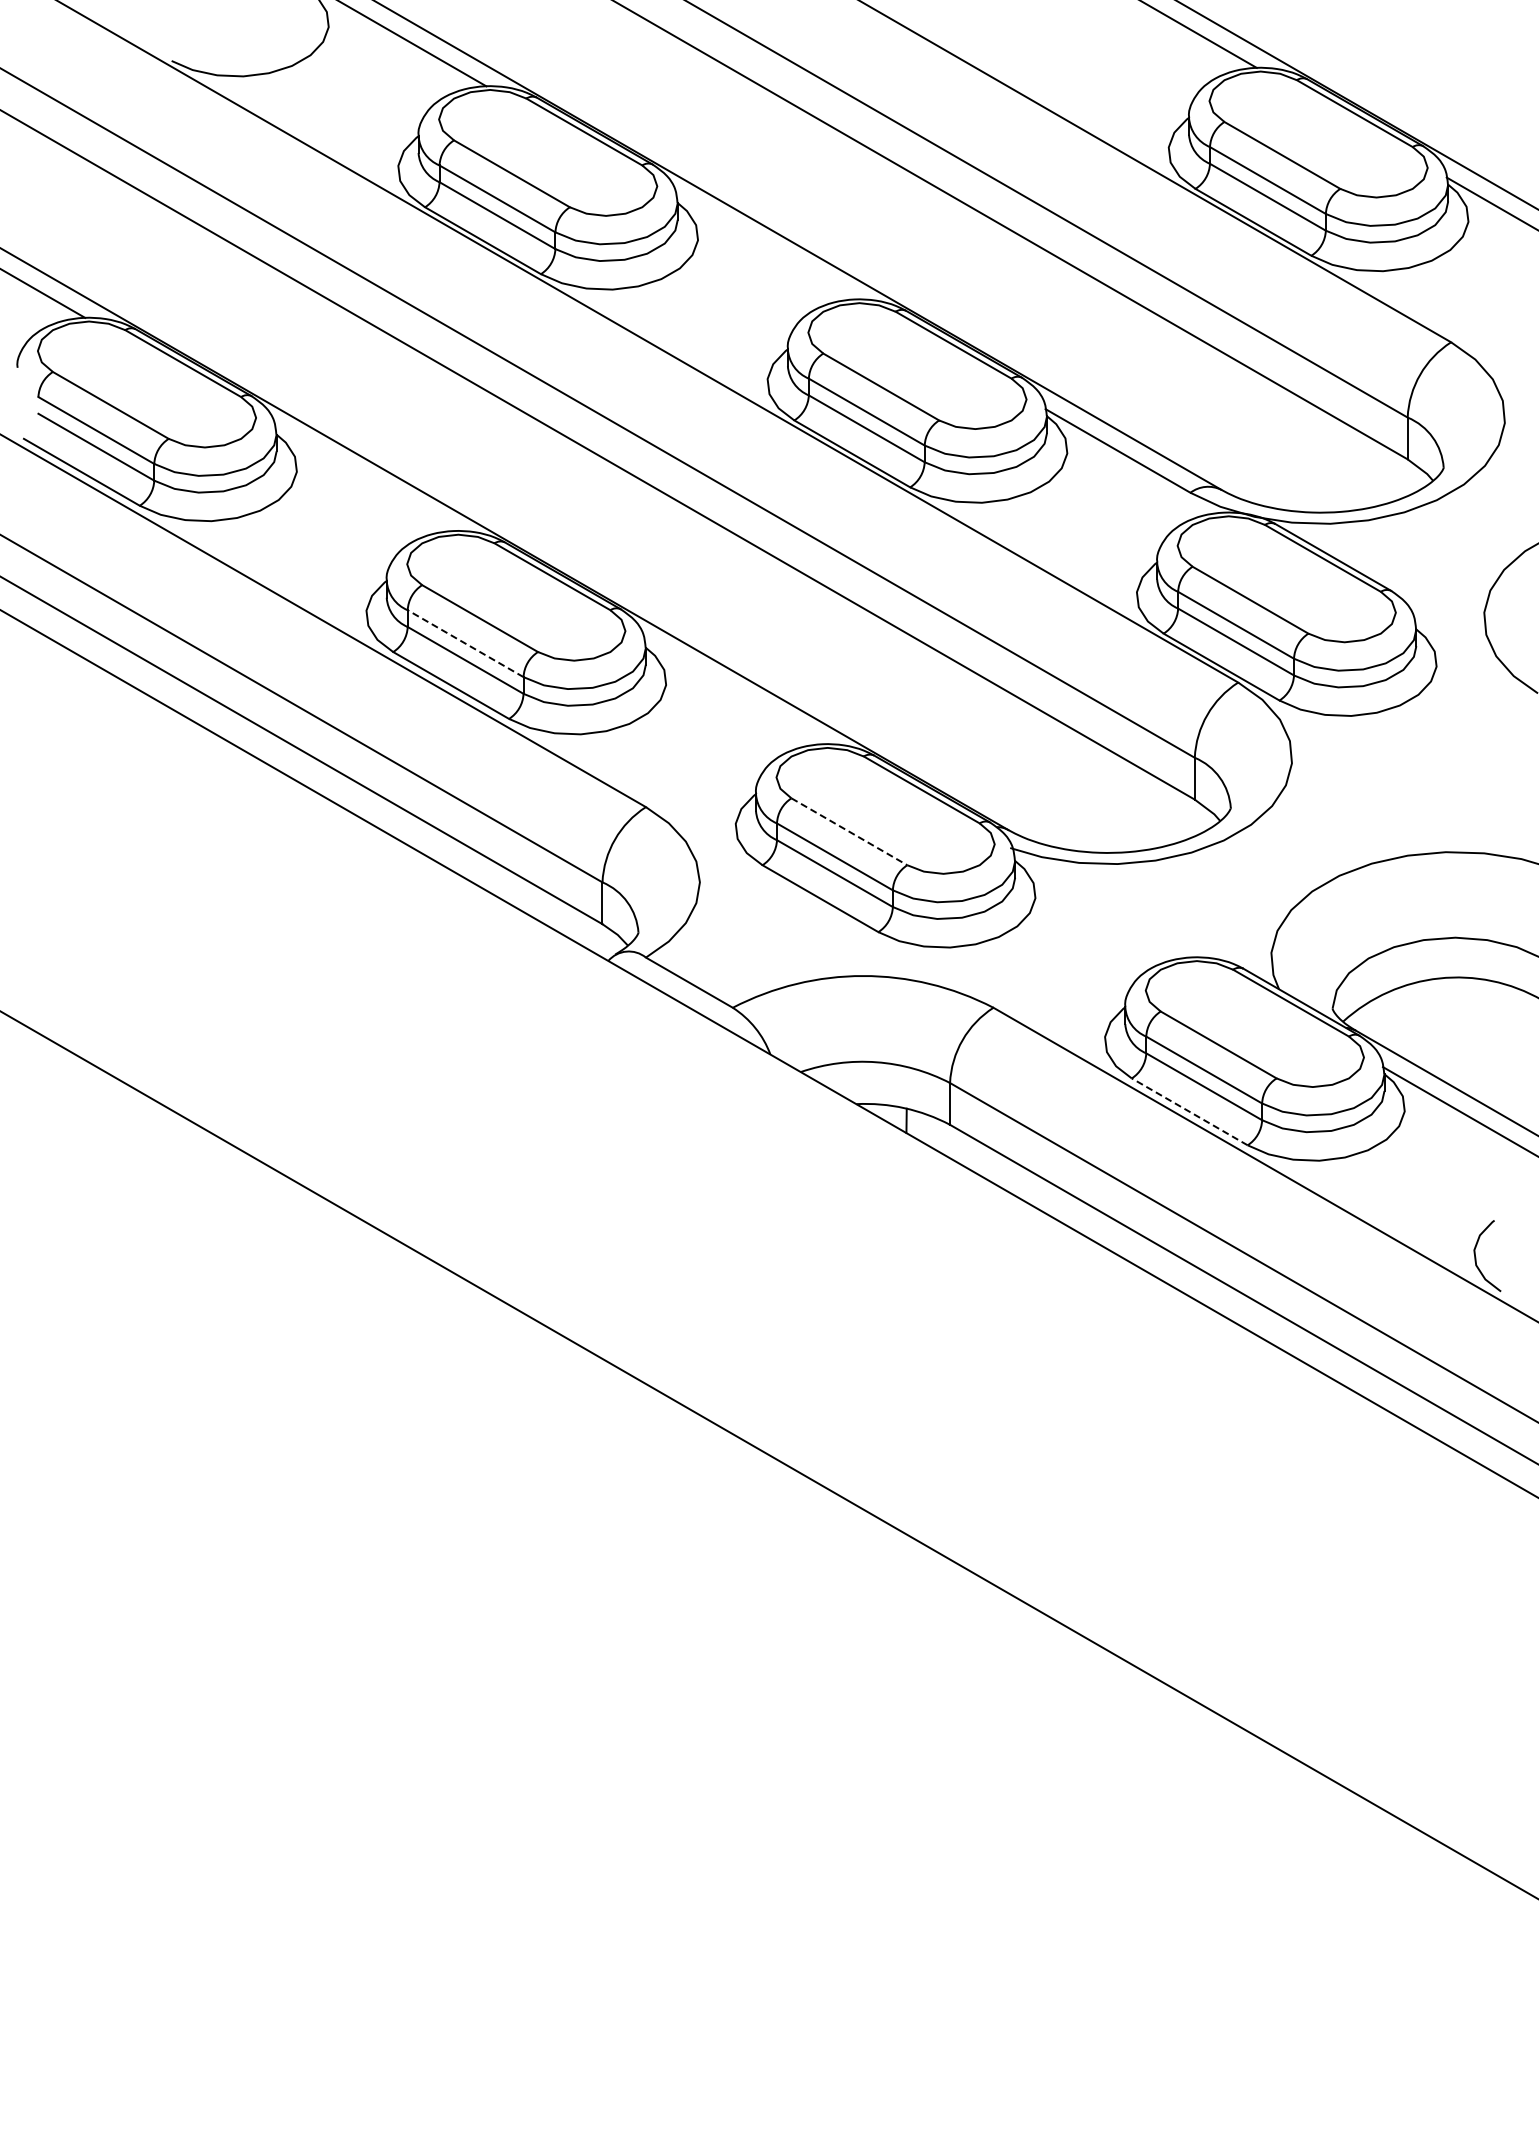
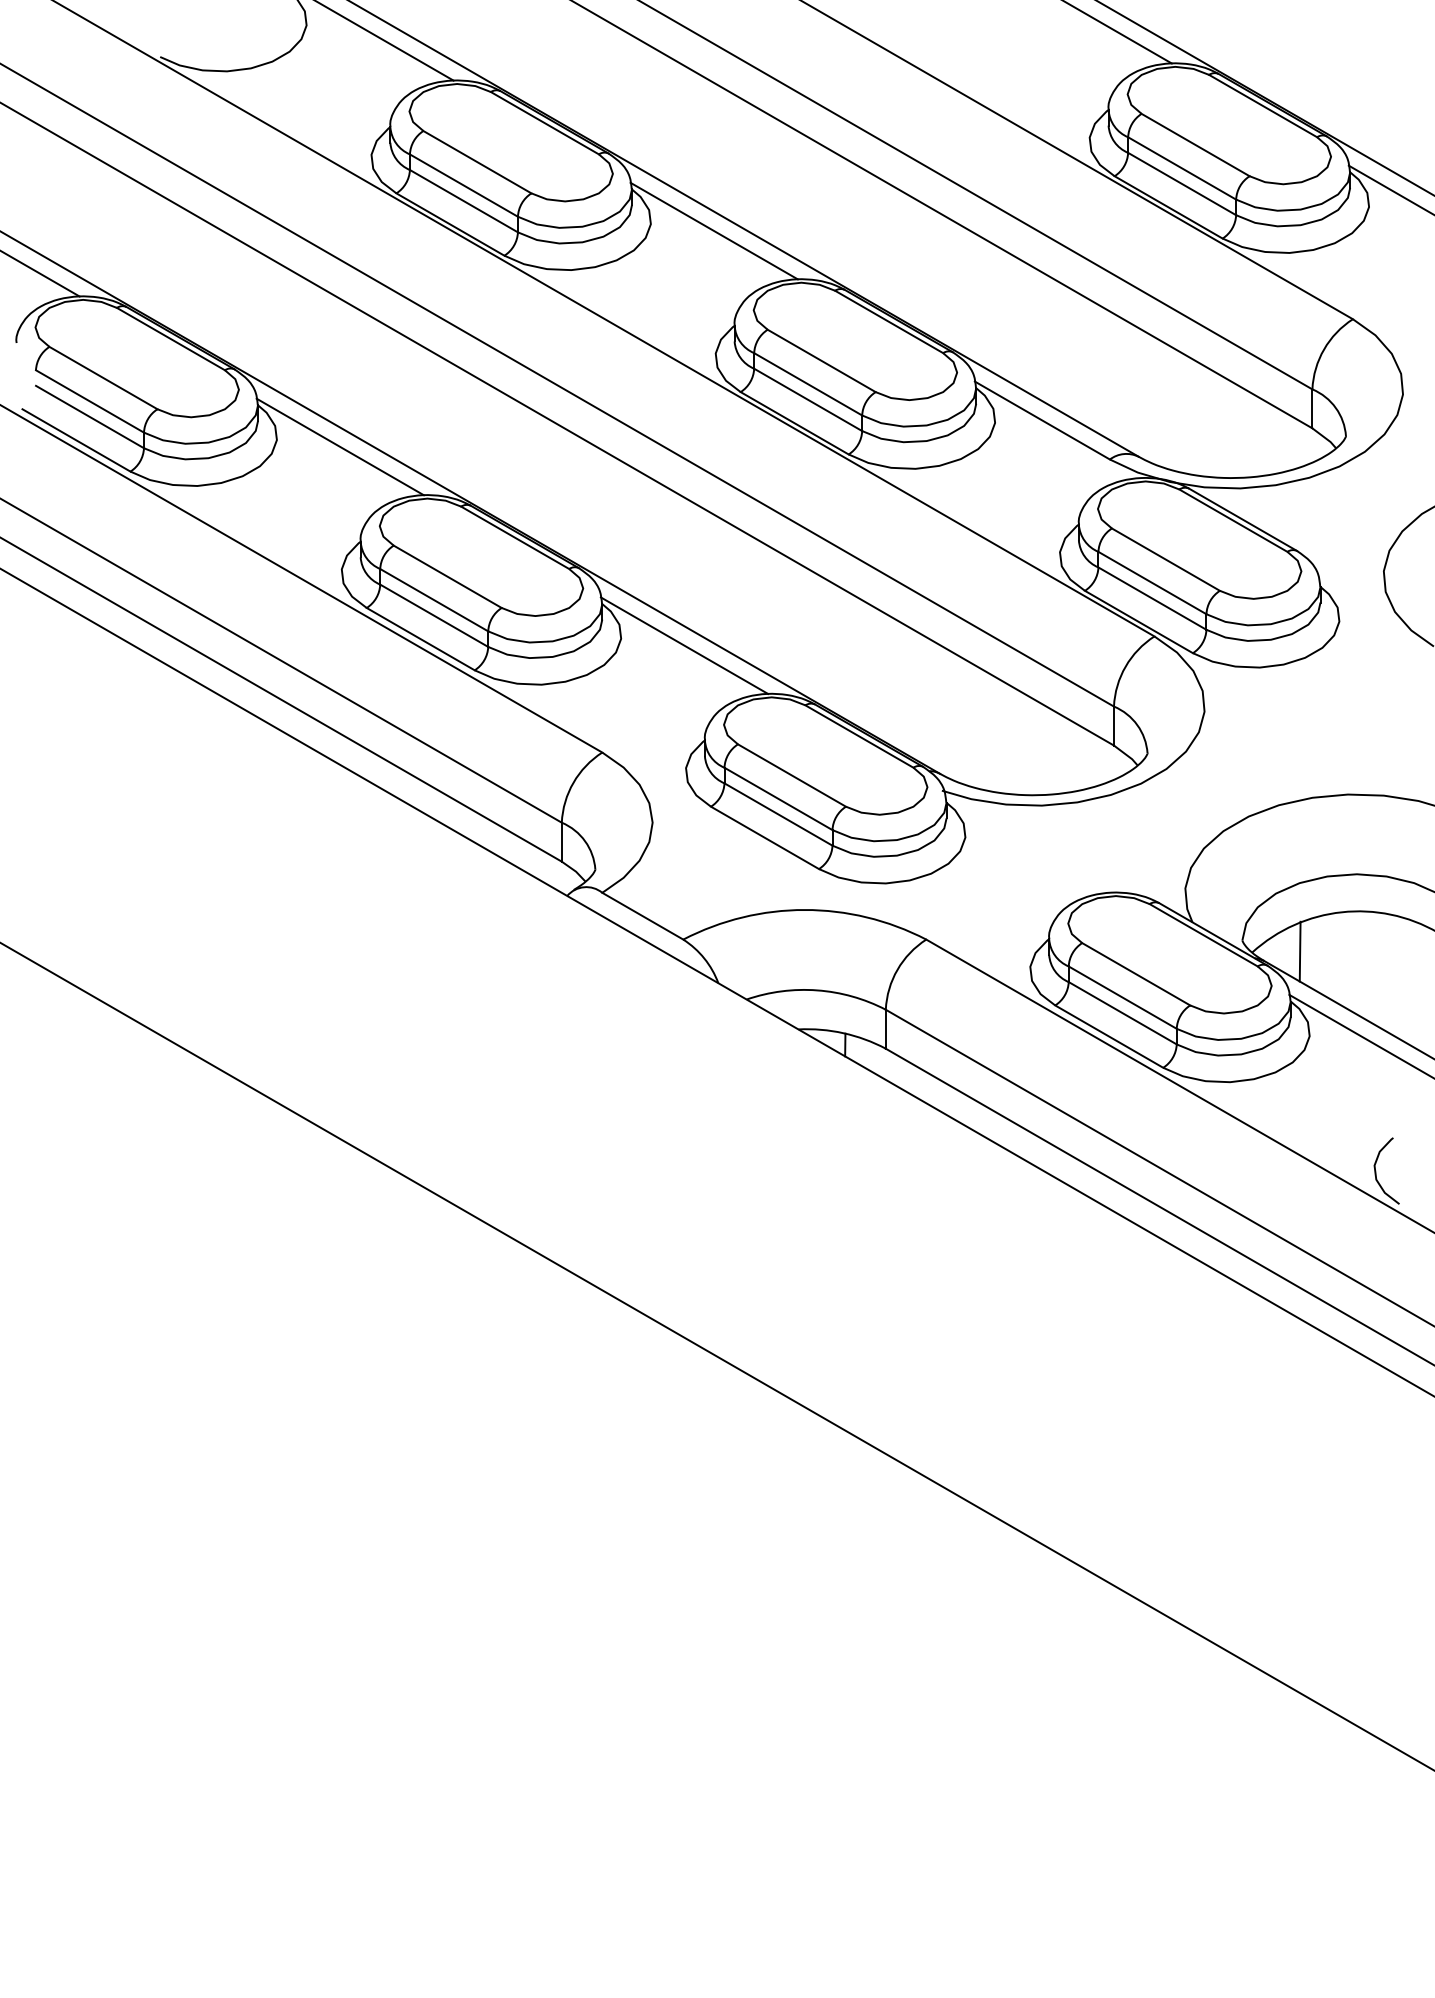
line: (765, 247) -> (713, 230), added
line: (364, 479) -> (339, 447), added
line: (465, 643) -> (434, 600), dashed -> solid
line: (733, 692) -> (683, 645), added
line: (849, 831) -> (792, 775), dashed -> solid
line: (1394, 1020) -> (1300, 951), added
line: (1189, 1111) -> (1109, 1036), dashed -> solid

